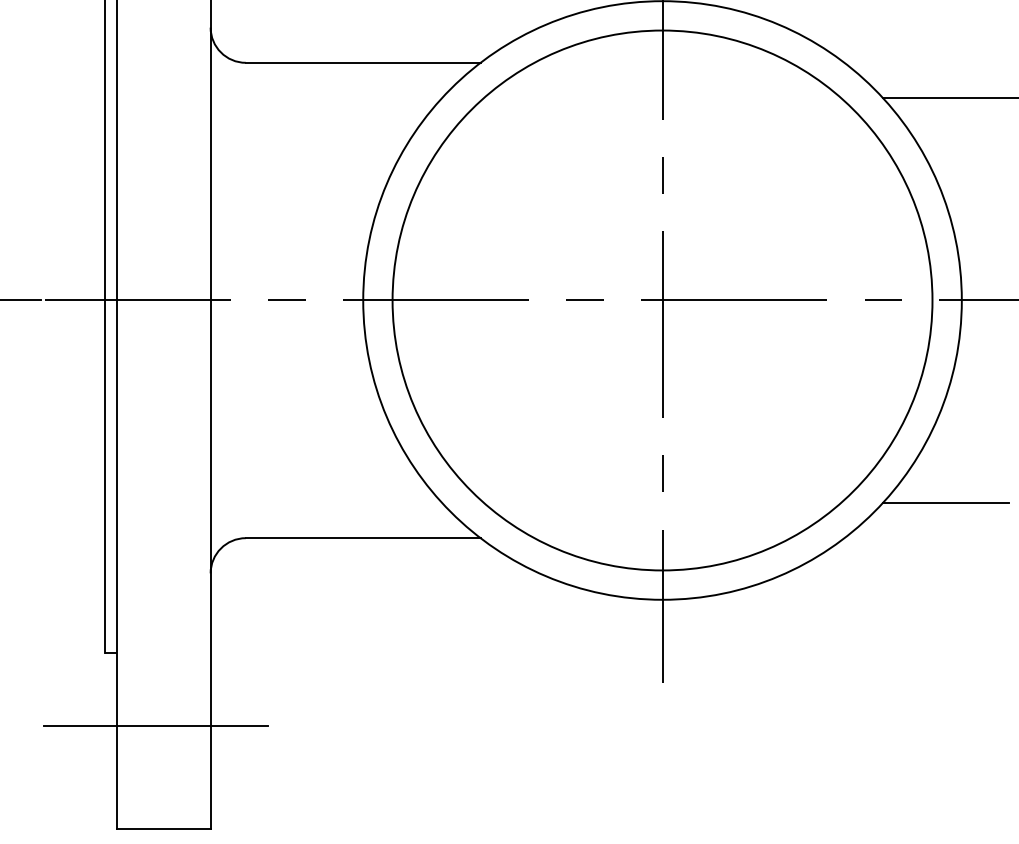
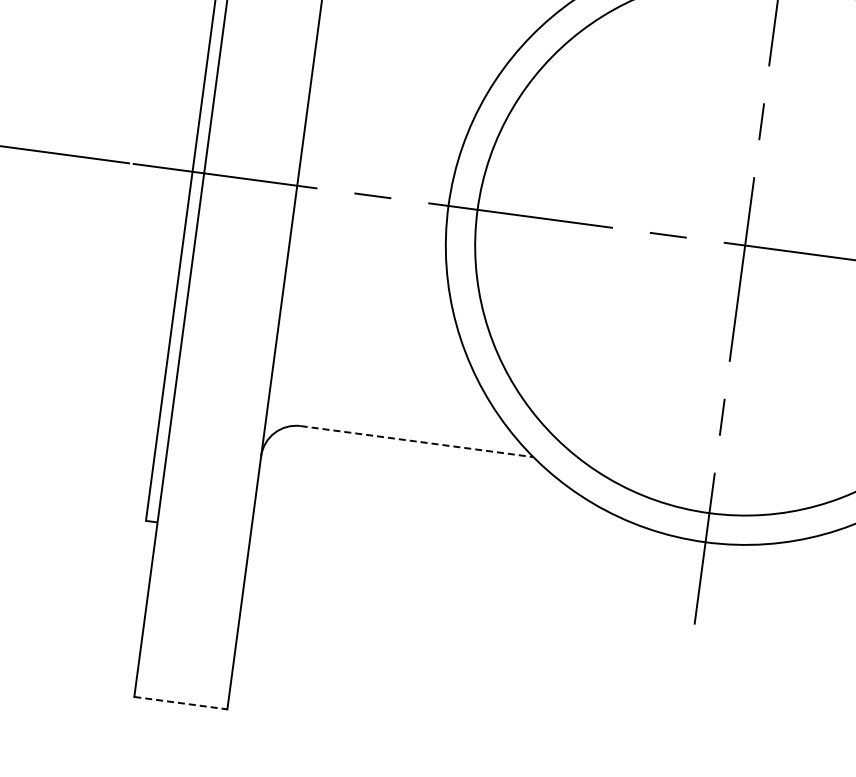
line: (363, 538) -> (417, 441), solid -> dashed
line: (155, 725) -> (186, 599), removed
line: (163, 828) -> (180, 702), solid -> dashed

